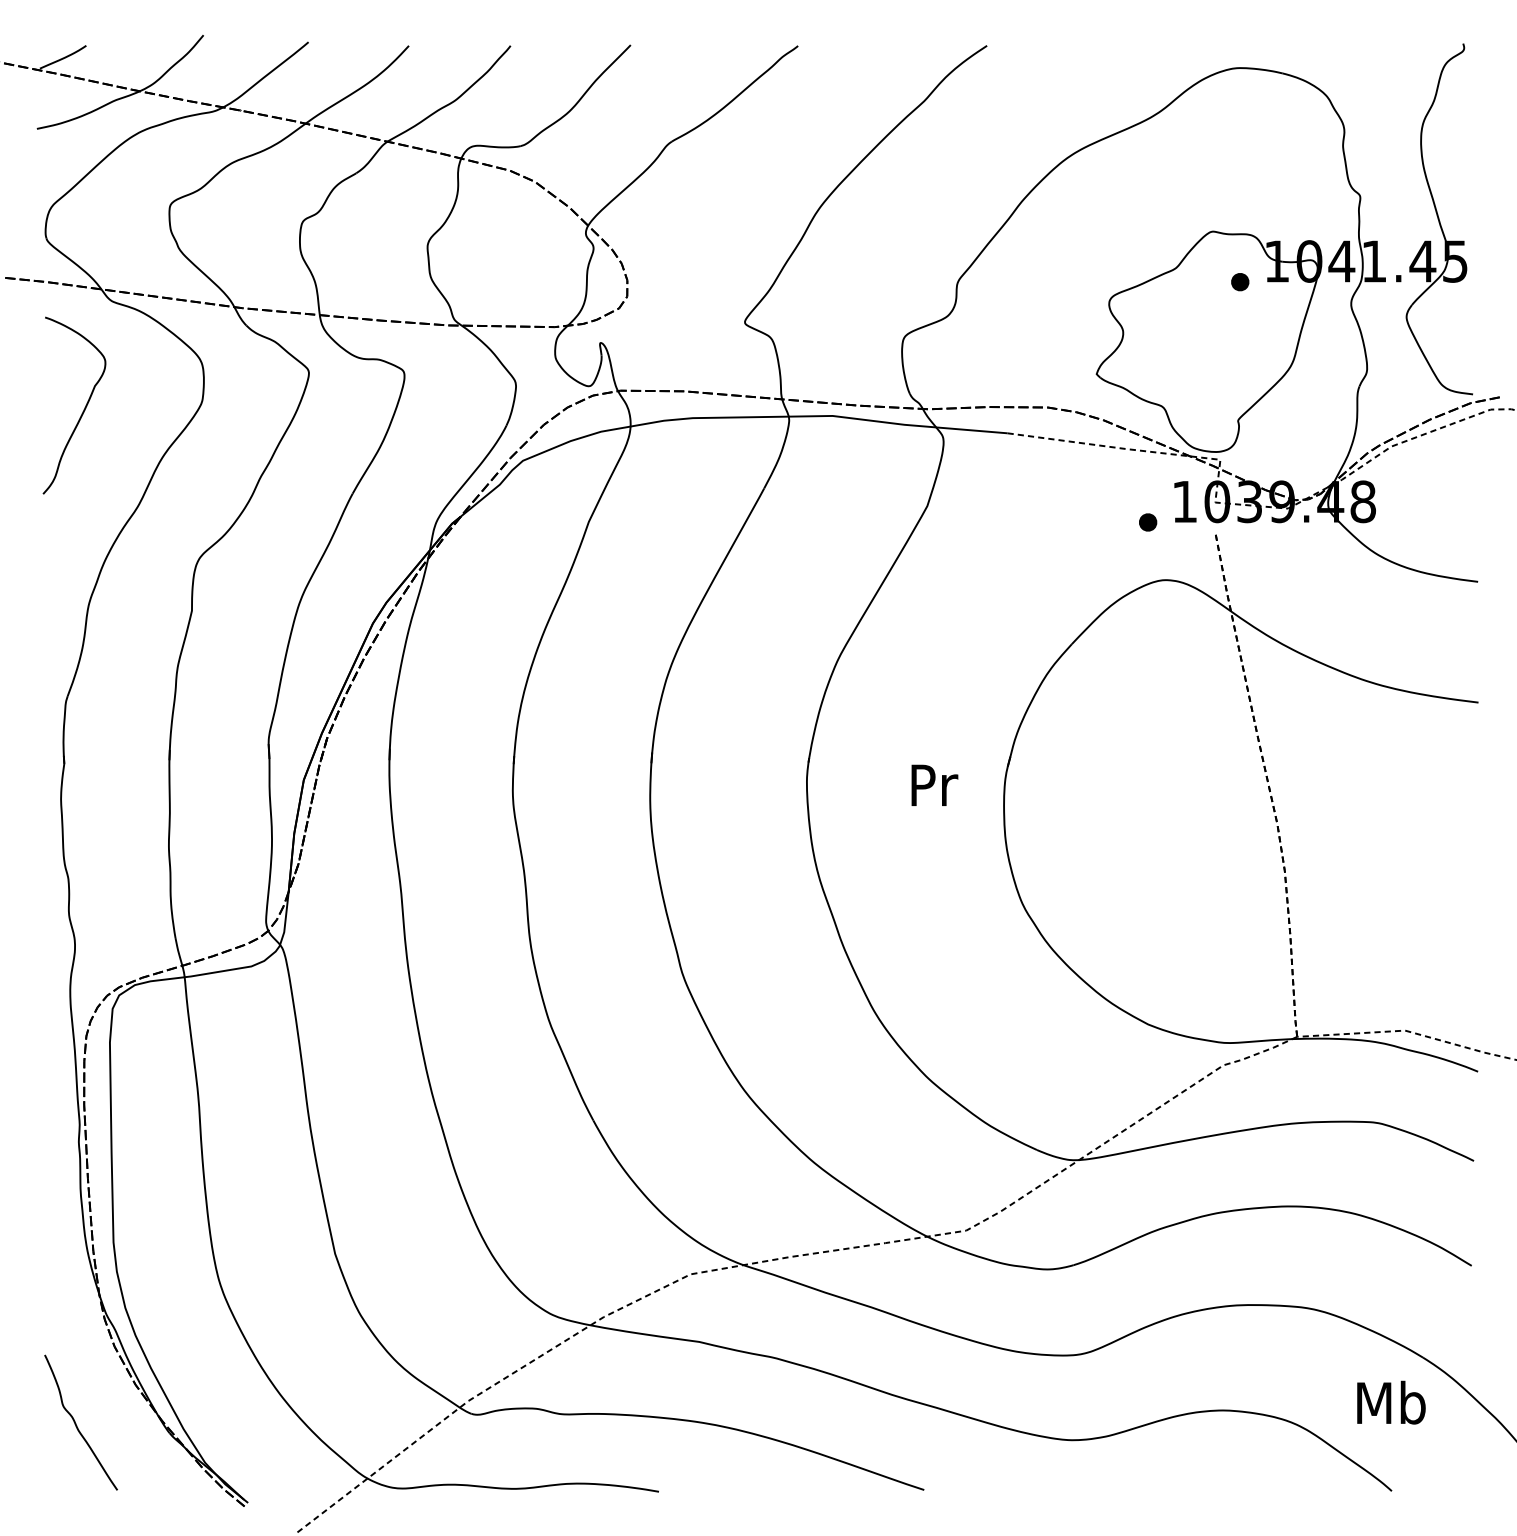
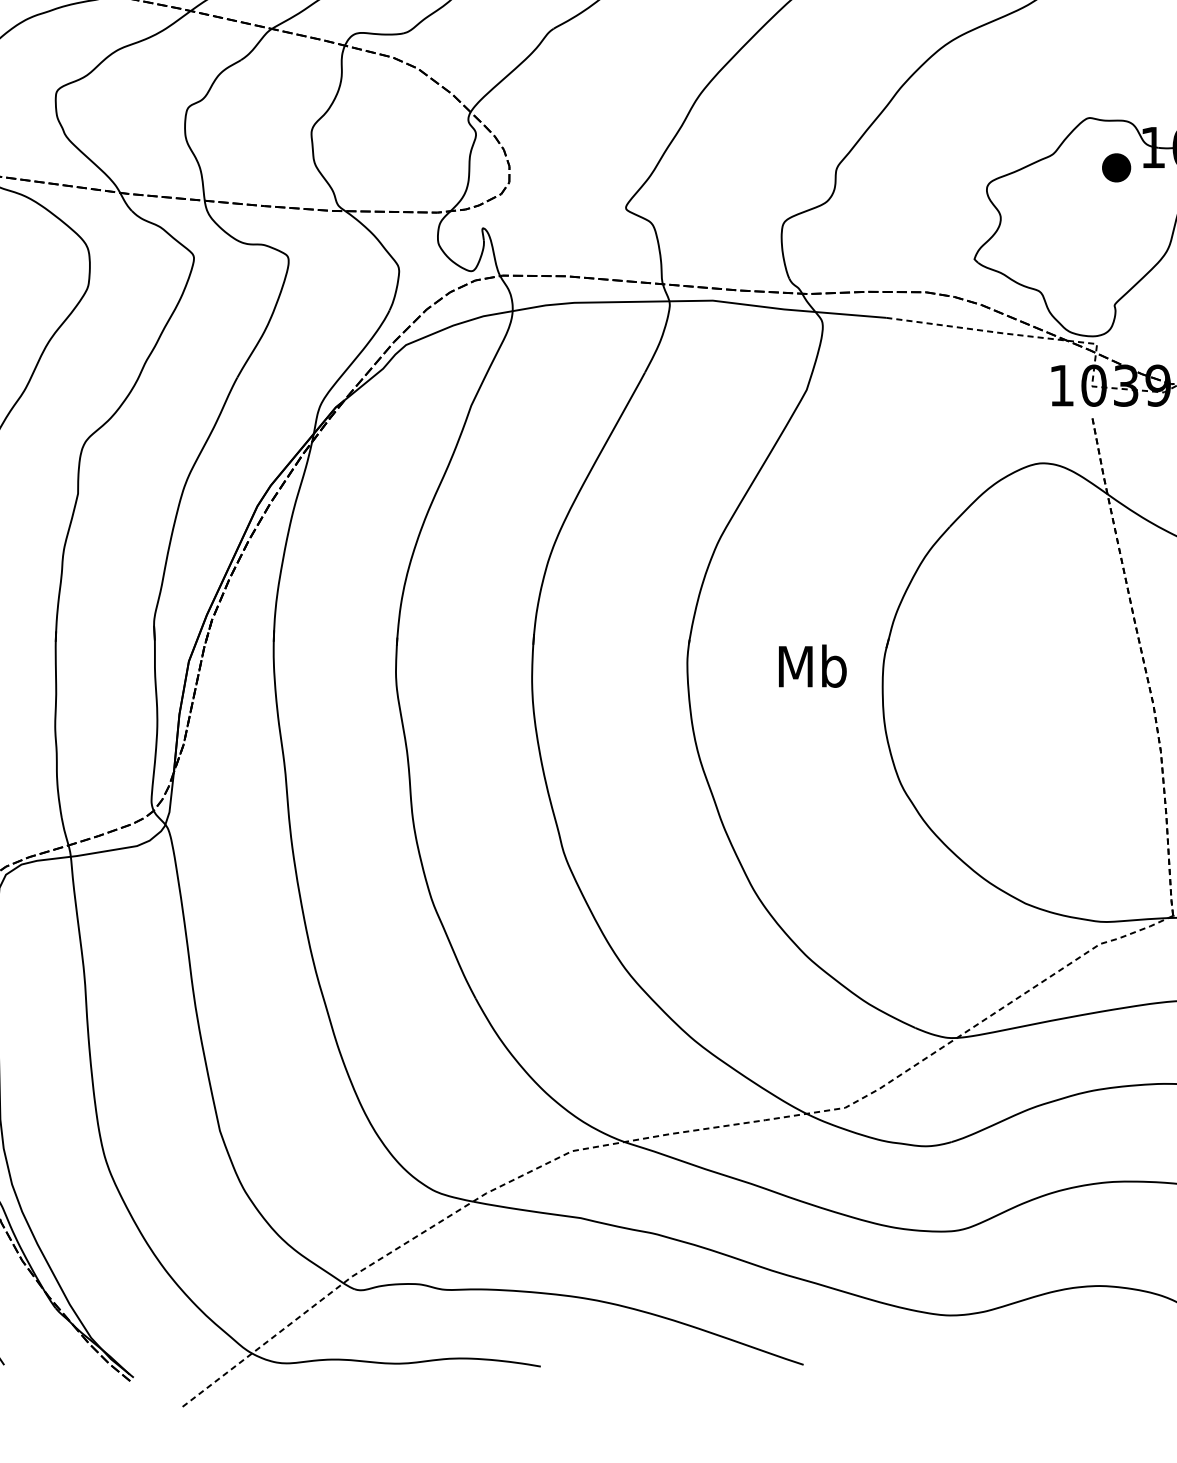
part: (1240, 282) -> (1116, 168), size x1.6
part: (1148, 522) -> (1025, 406), removed
text: (933, 784) -> (812, 665), Pr -> Mb

